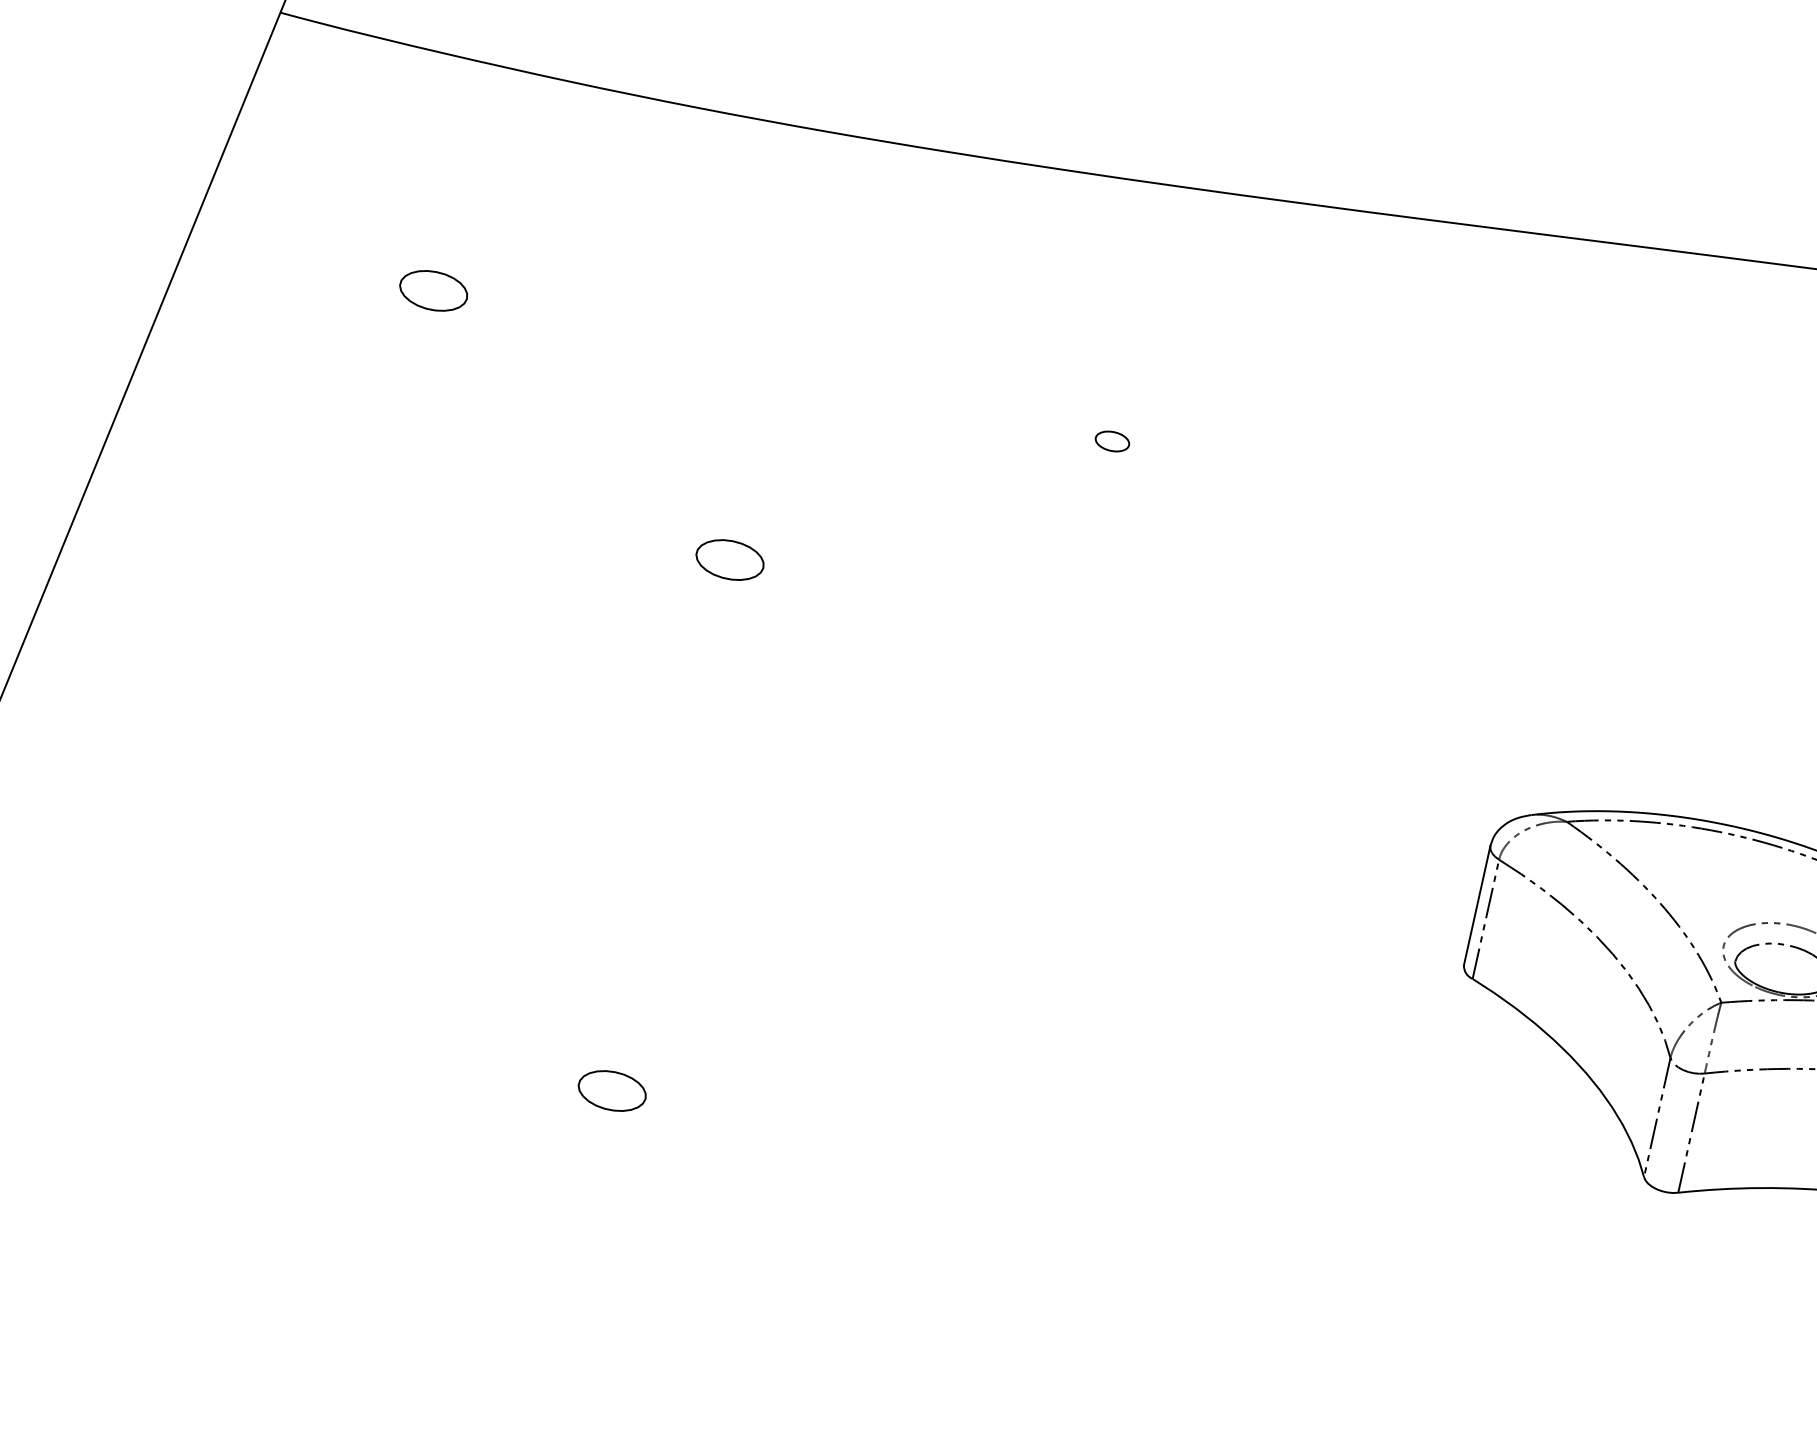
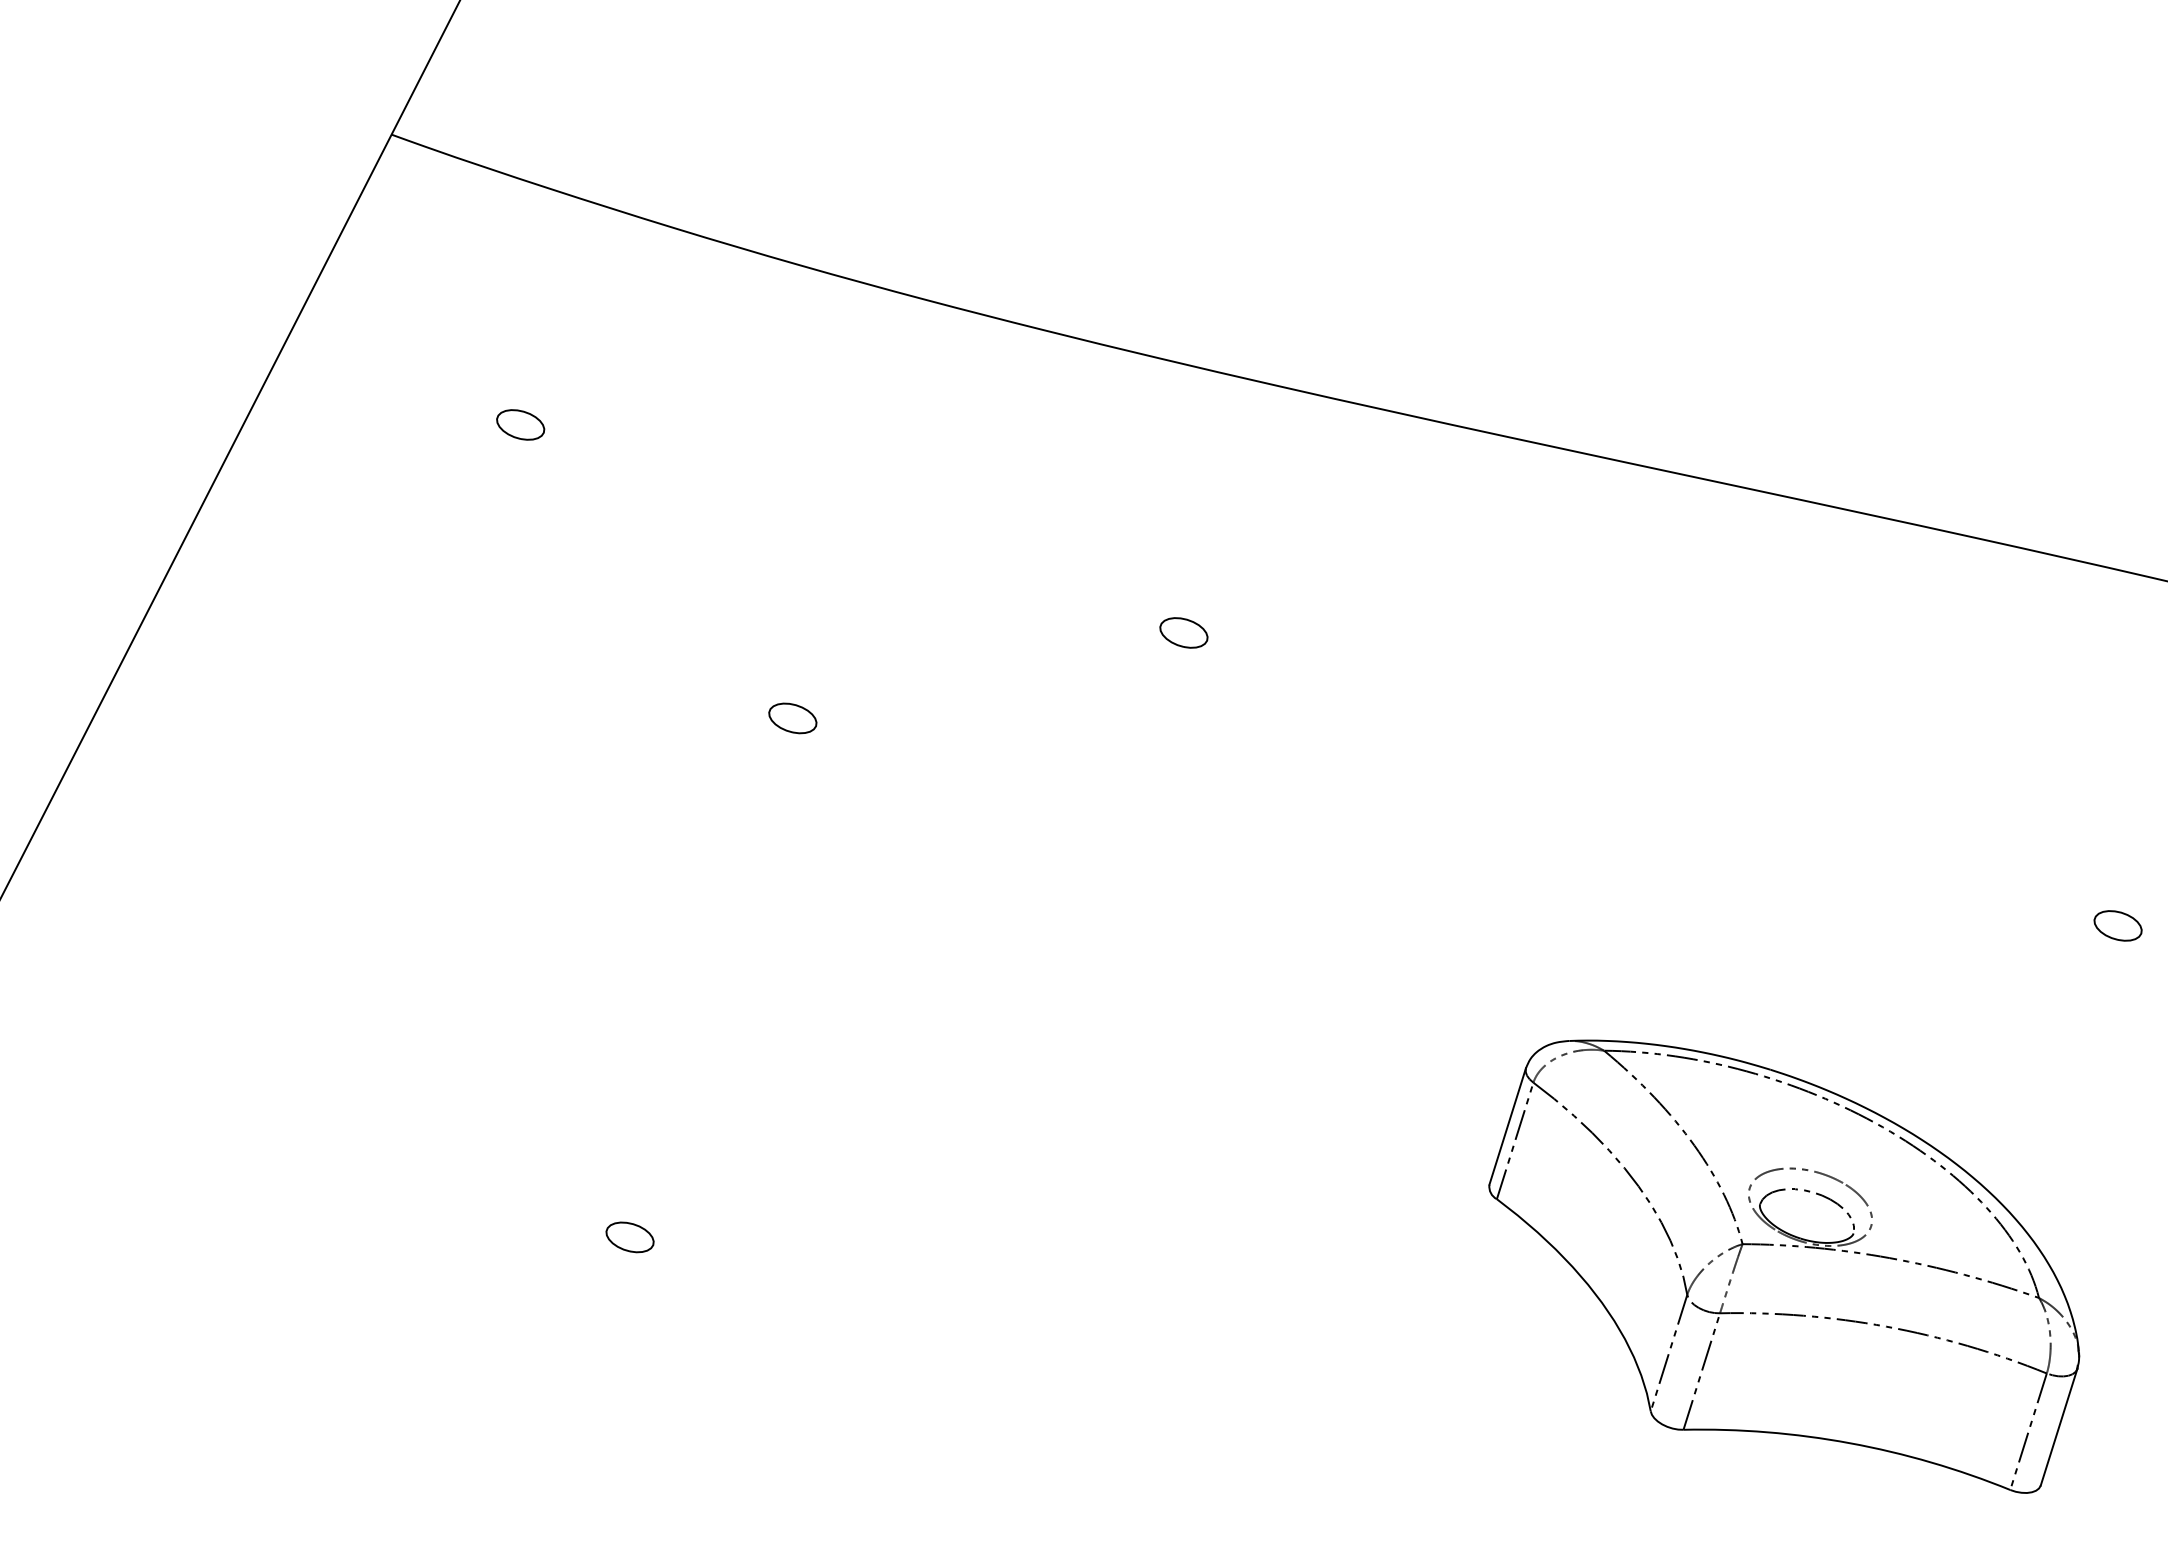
part: (433, 290) -> (520, 424), size x0.71
part: (1111, 441) -> (1183, 632), size x1.43
part: (729, 560) -> (792, 718), size x0.71
part: (611, 1091) -> (629, 1237), size x0.71

